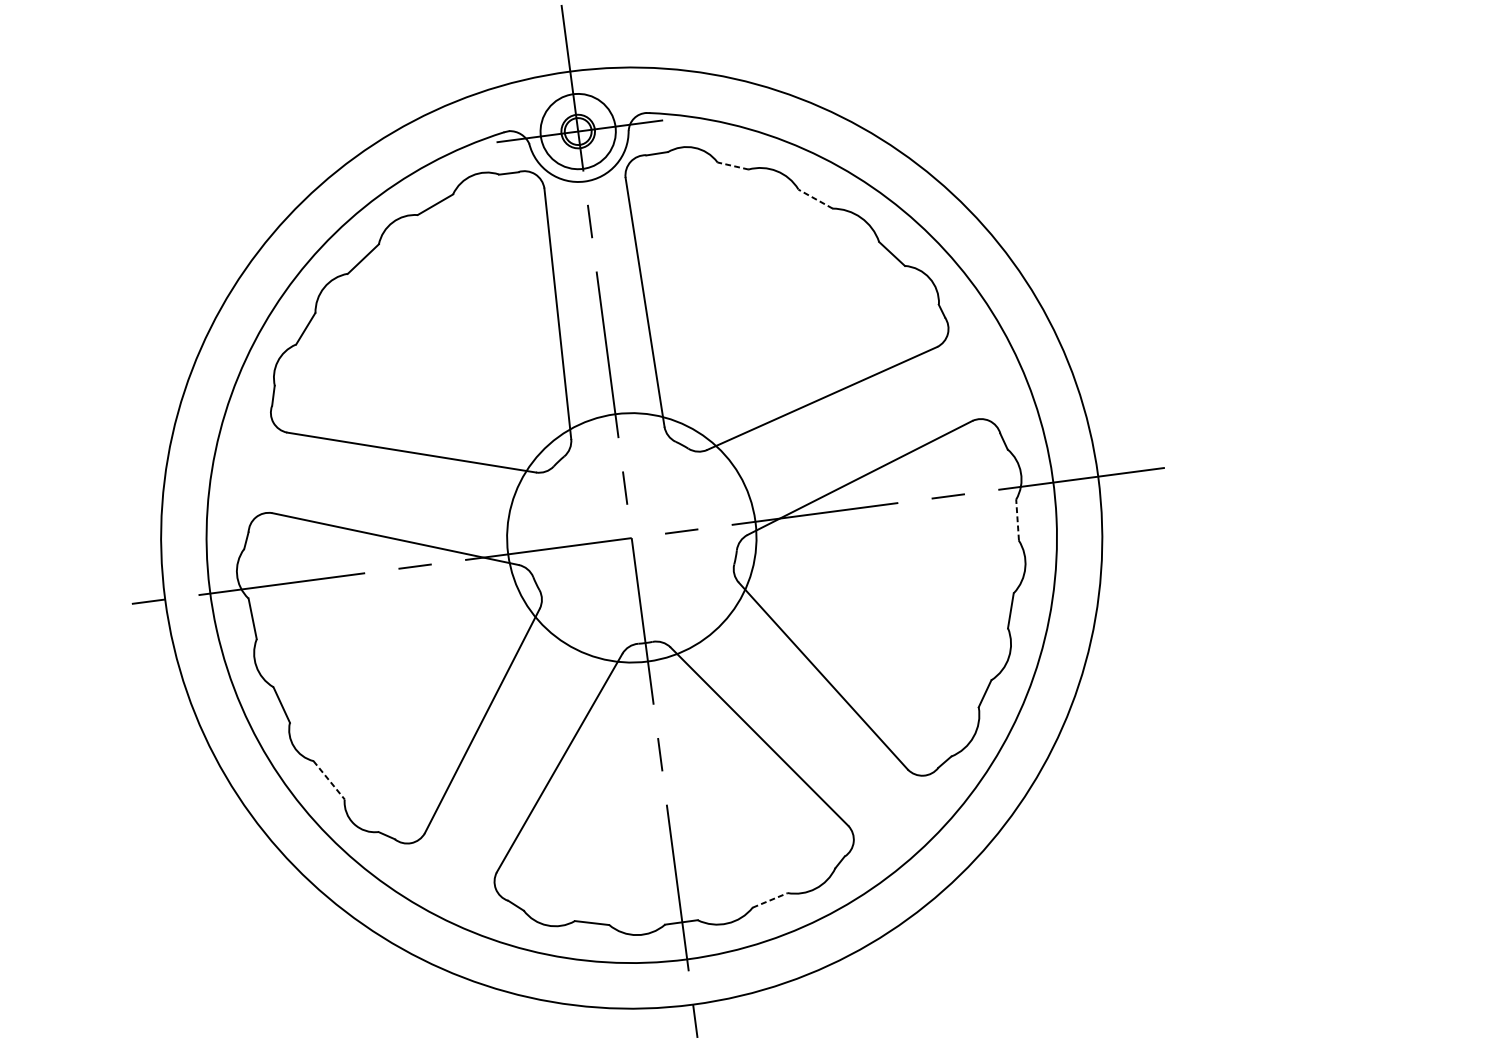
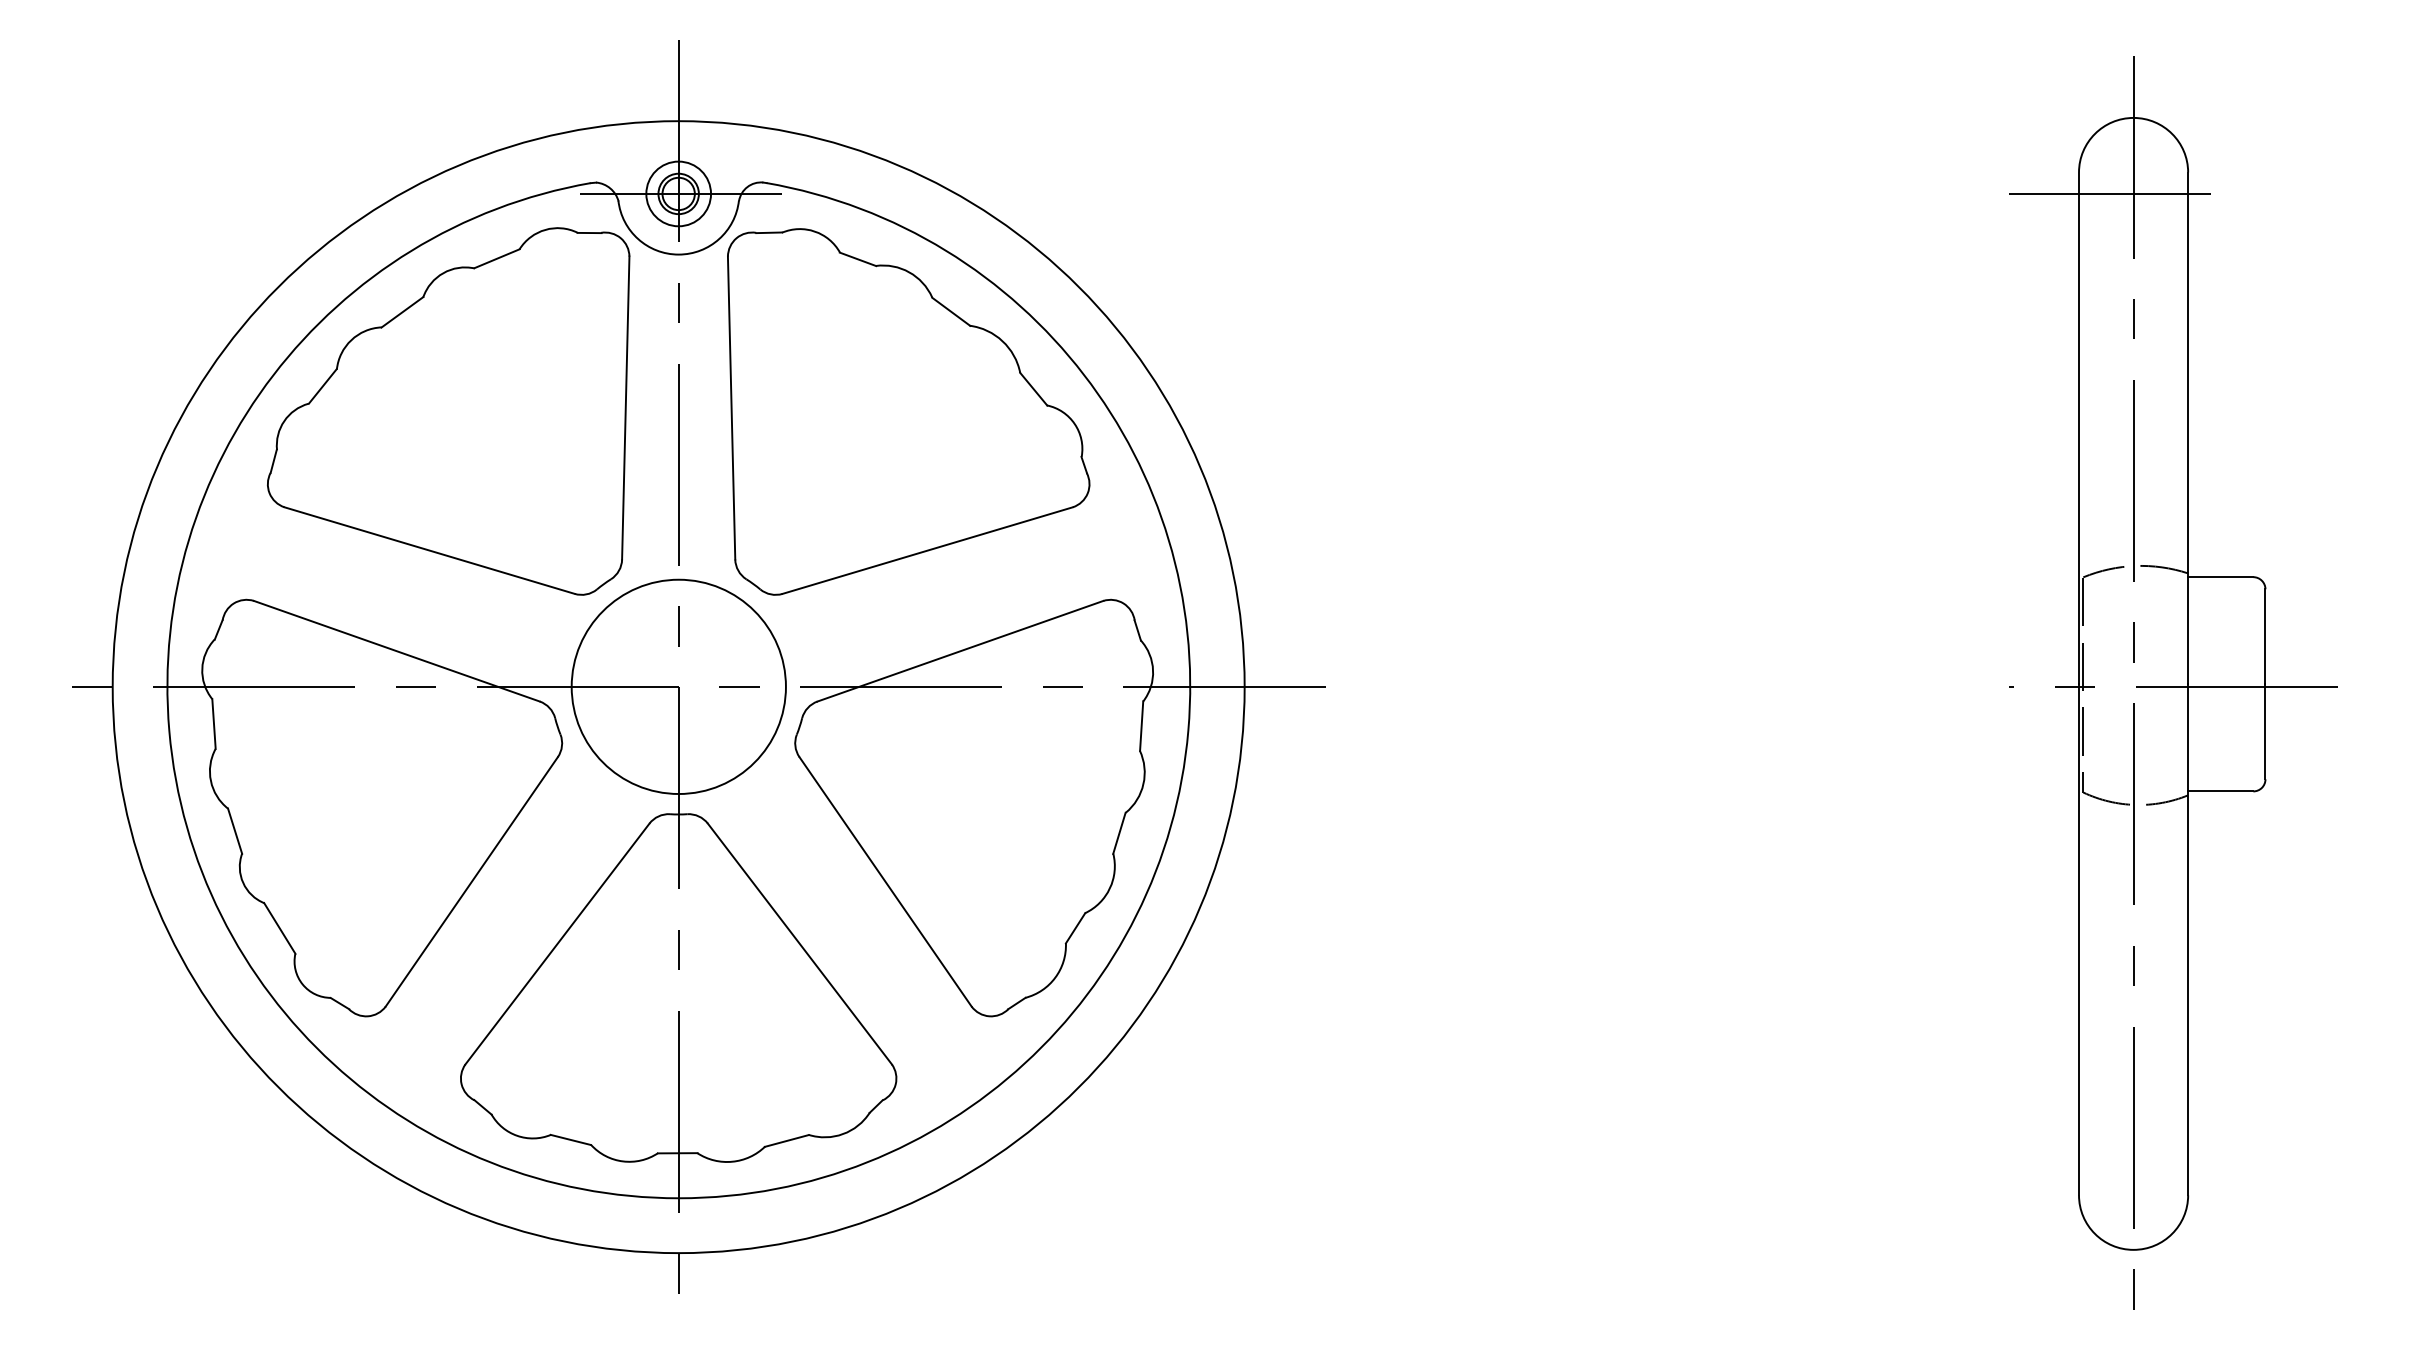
circle: (578, 131) -> (678, 193), size x0.71
line: (732, 166) -> (857, 259), dashed -> solid
line: (815, 198) -> (951, 311), dashed -> solid
line: (1017, 520) -> (1141, 726), dashed -> solid
circle: (631, 537) -> (678, 686), size x0.71
line: (328, 780) -> (279, 928), dashed -> solid
line: (769, 900) -> (786, 1140), dashed -> solid

